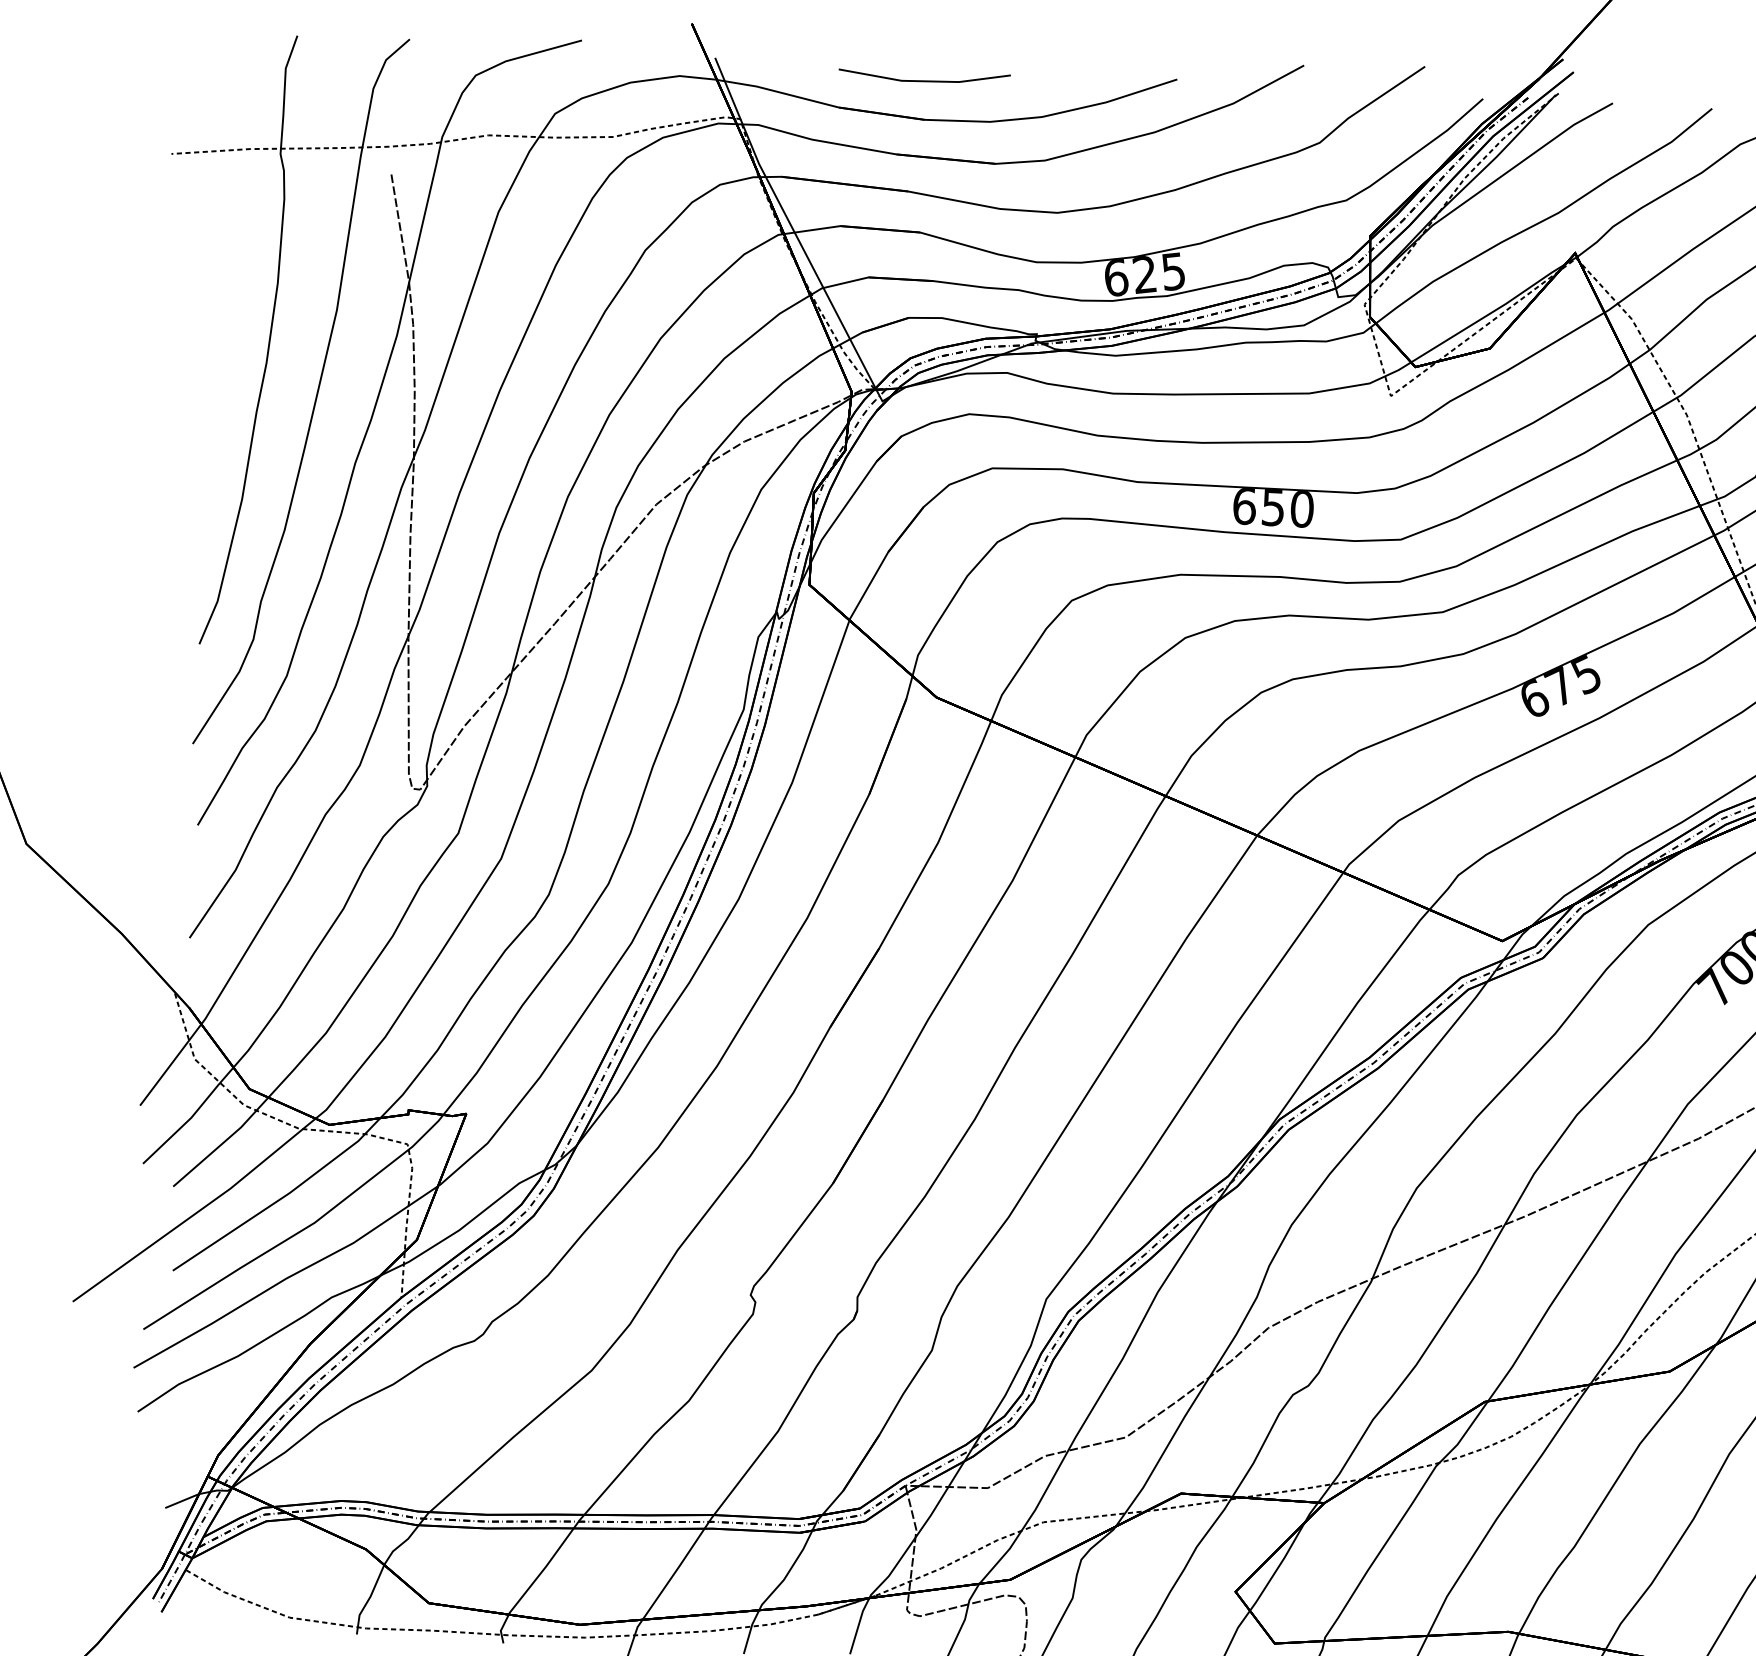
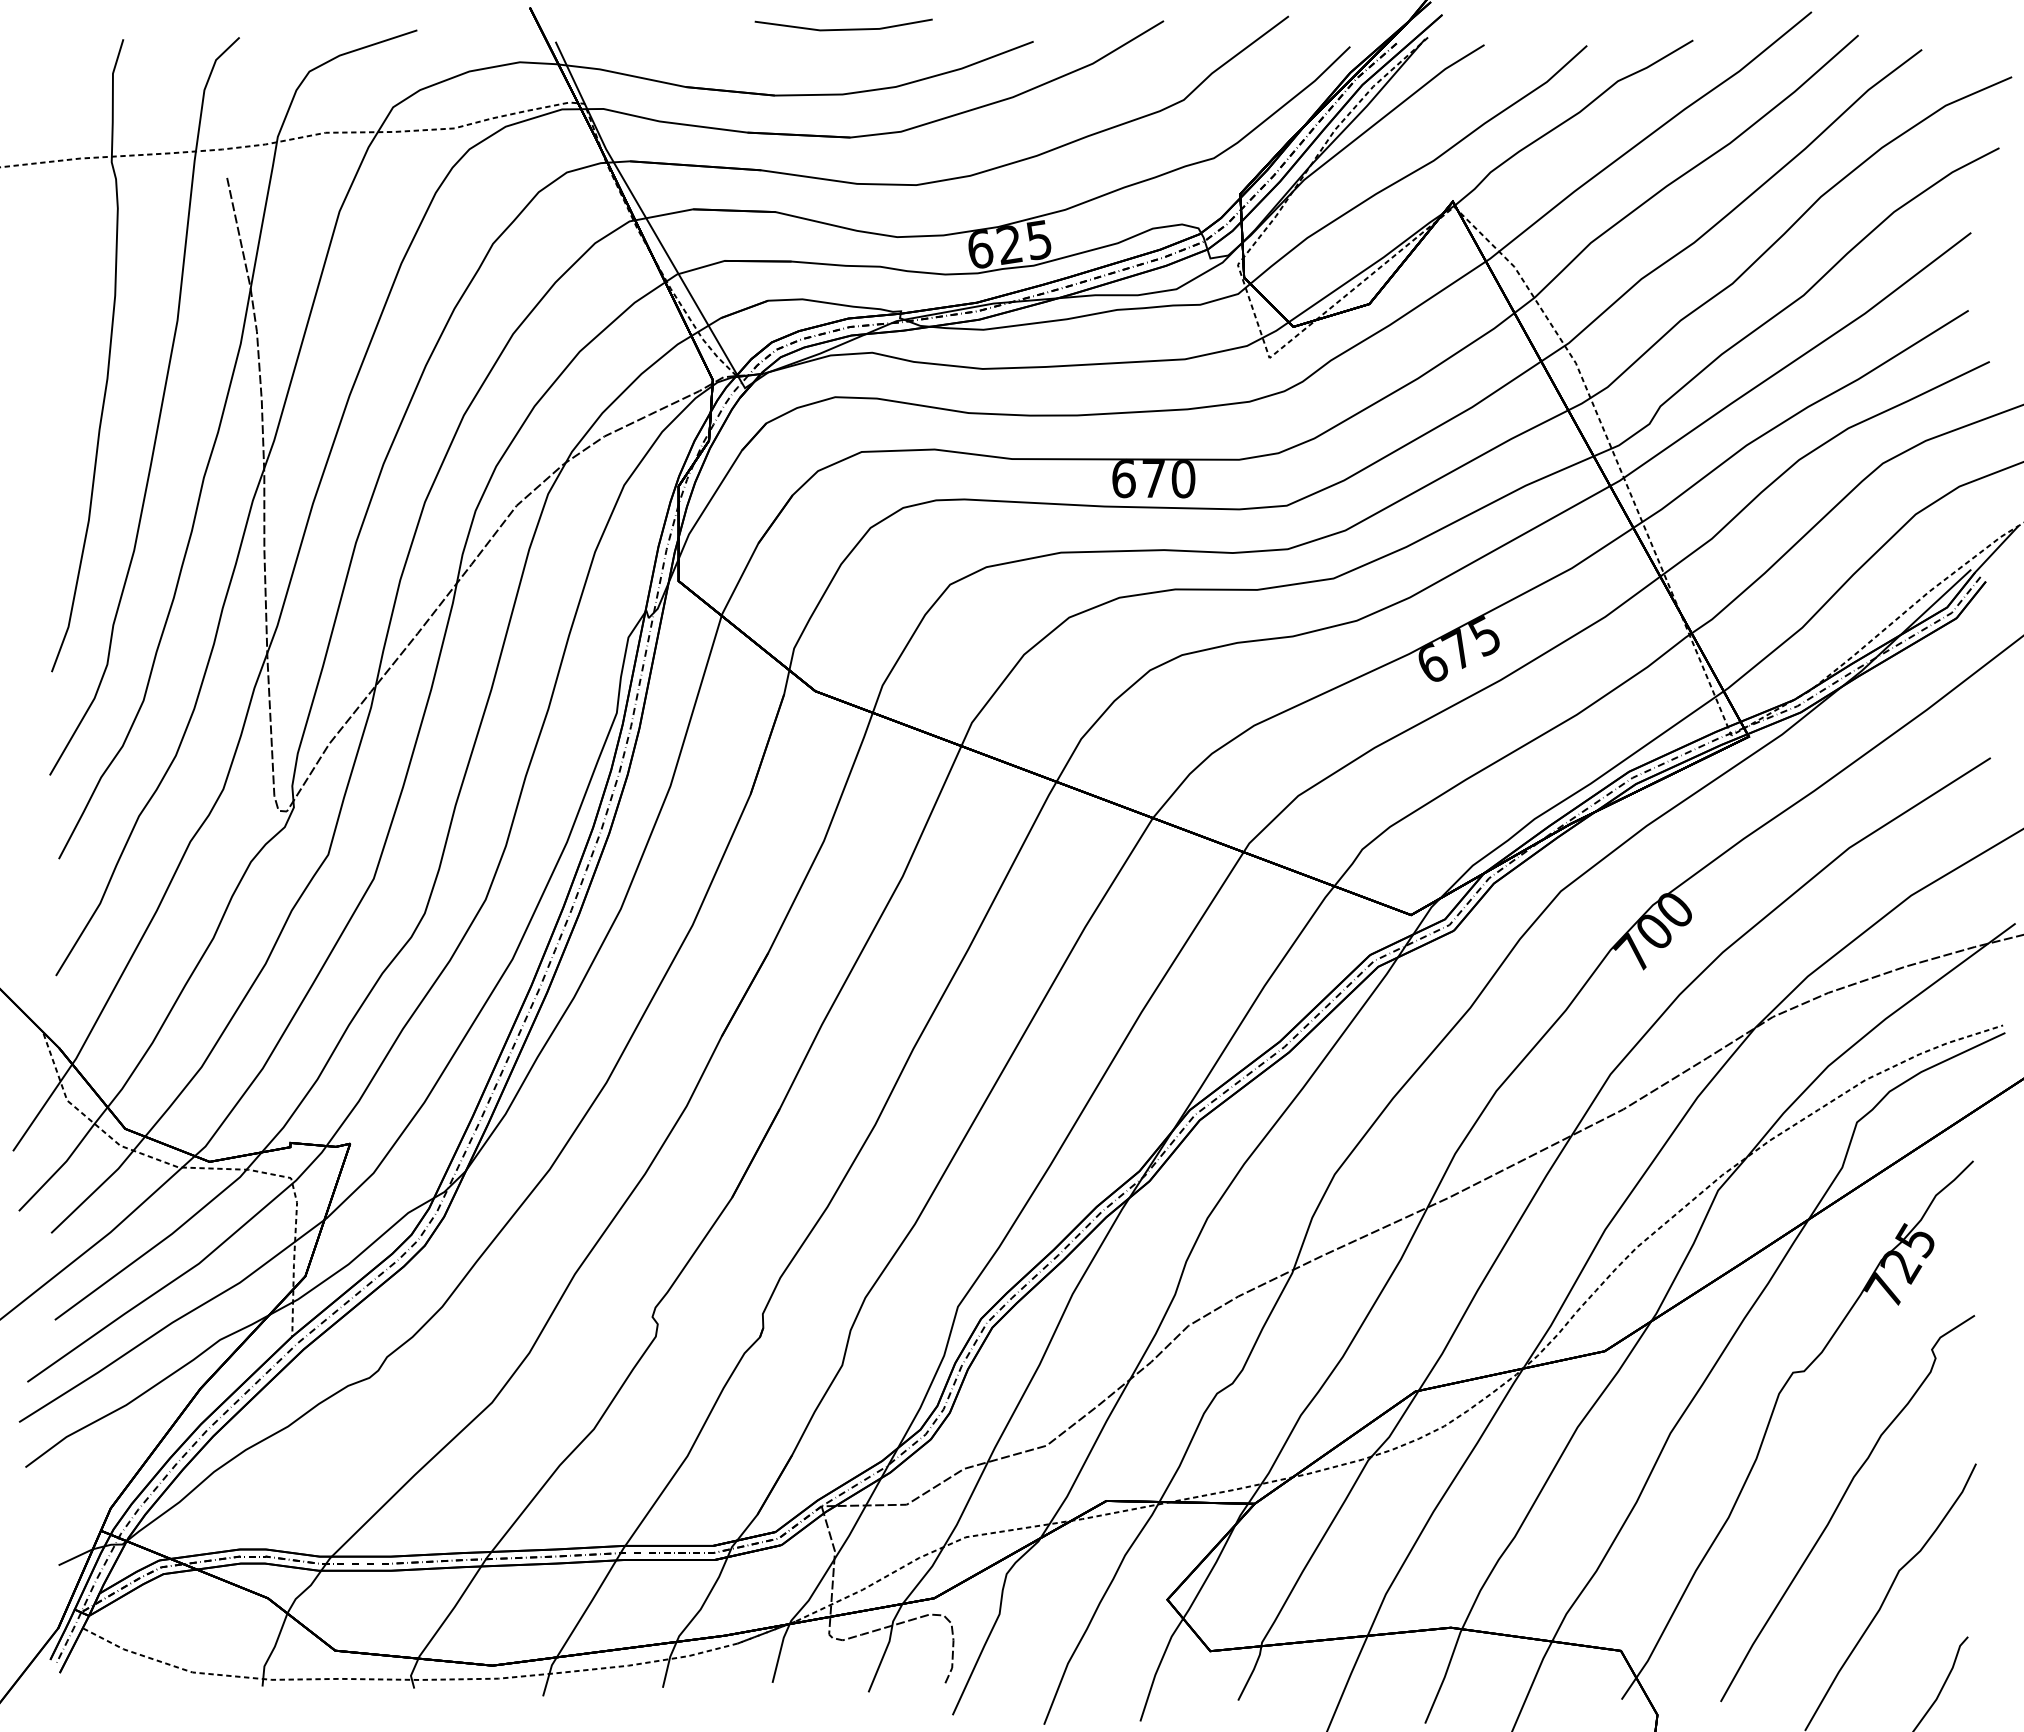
line: (924, 80) -> (843, 28), moved
text: (1273, 508) -> (1153, 479), 650 -> 670

